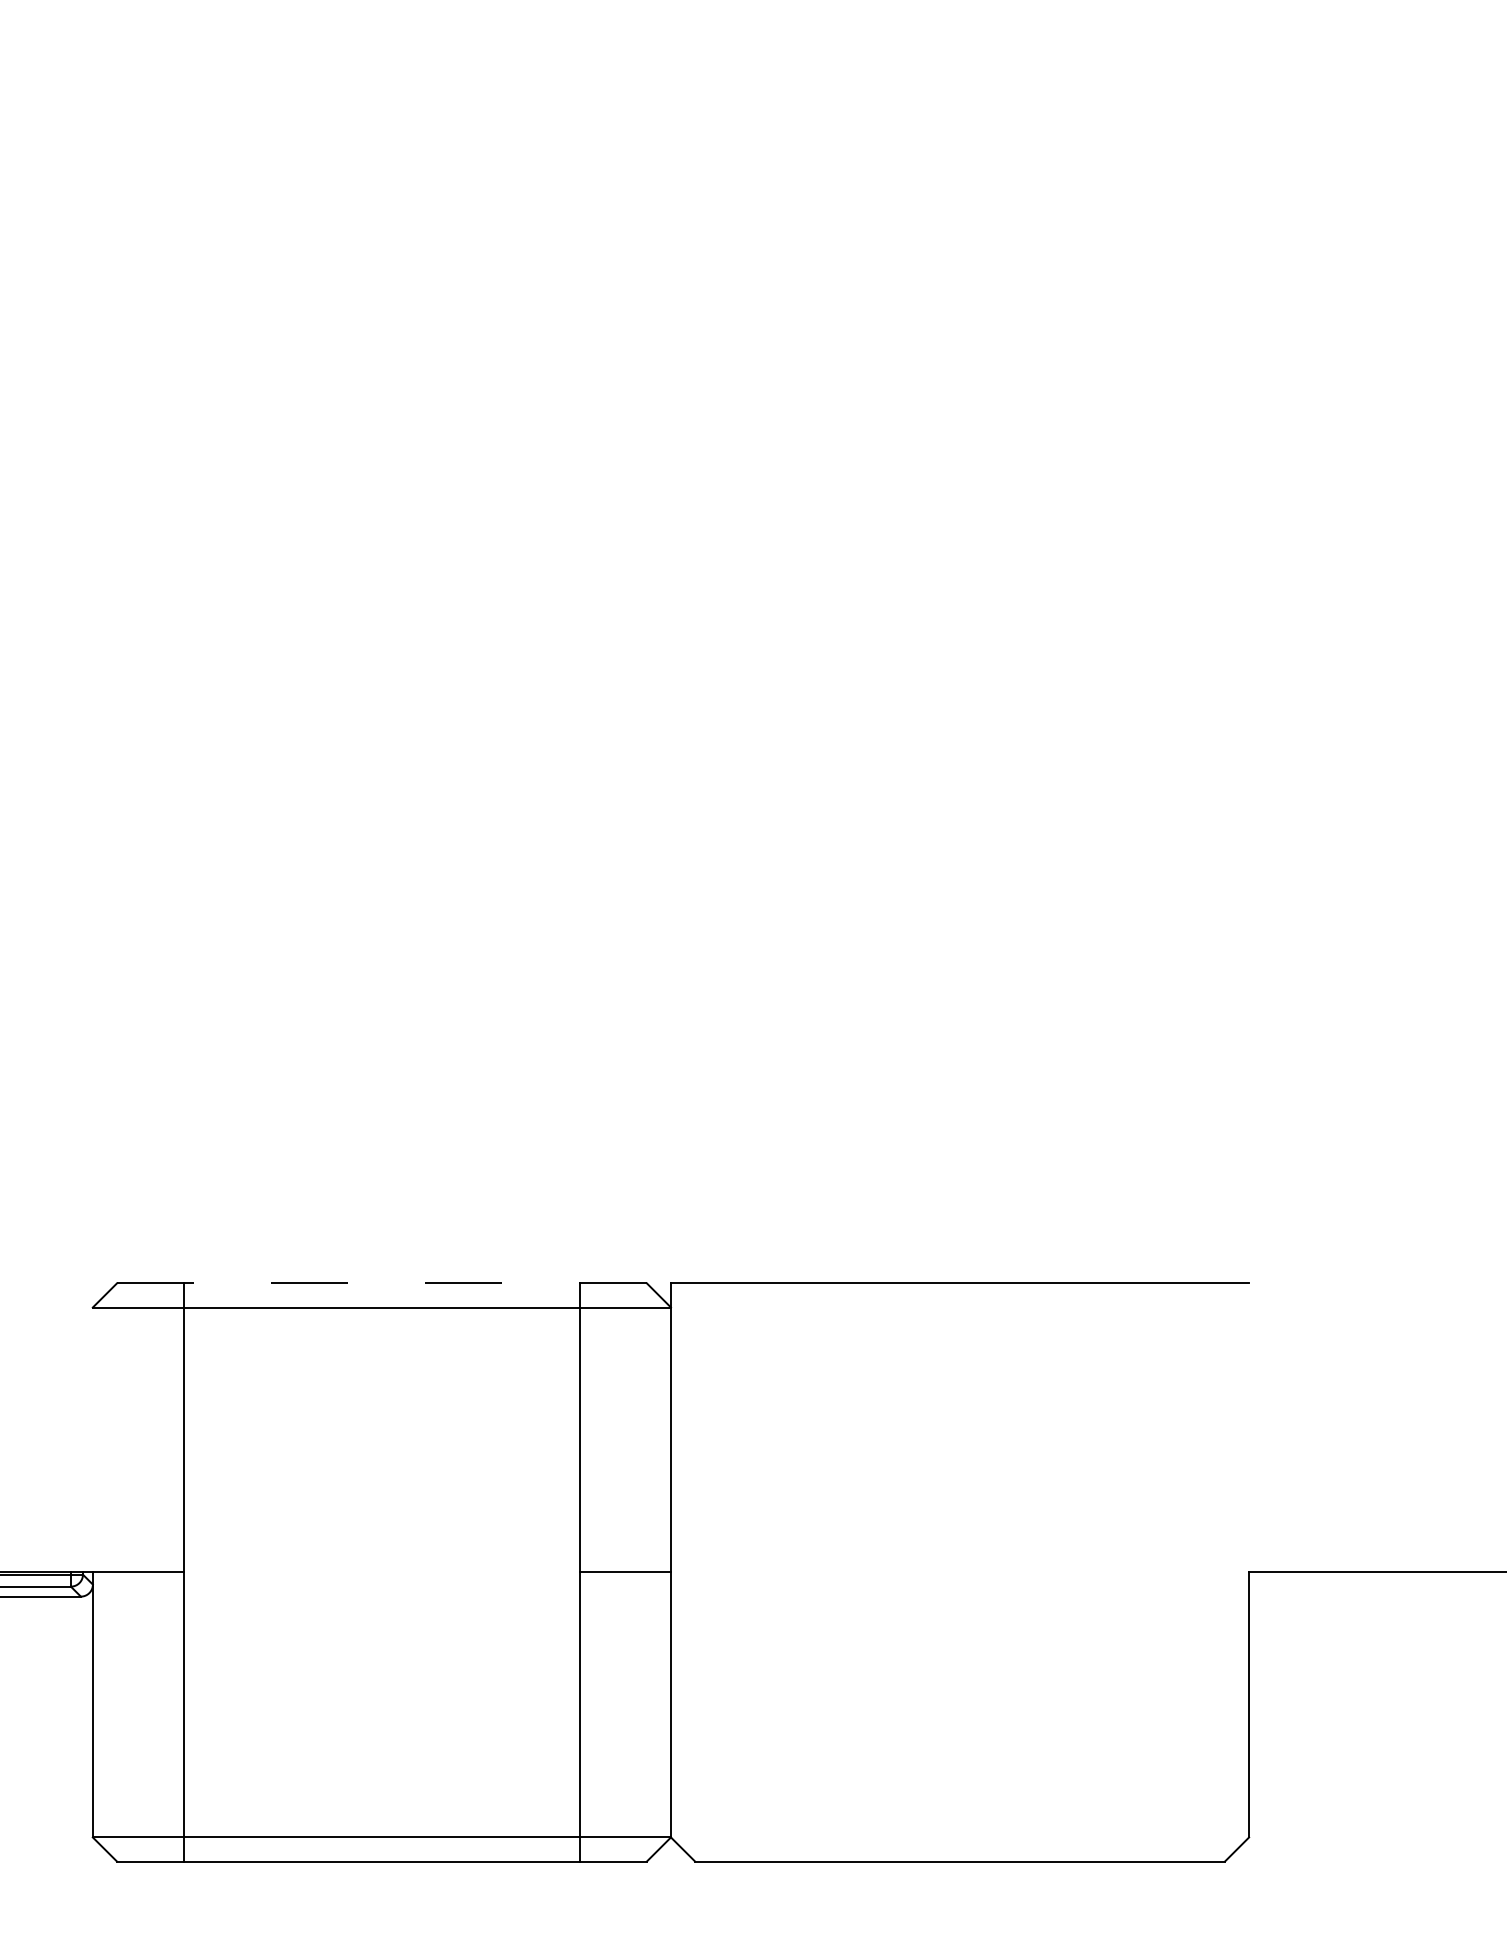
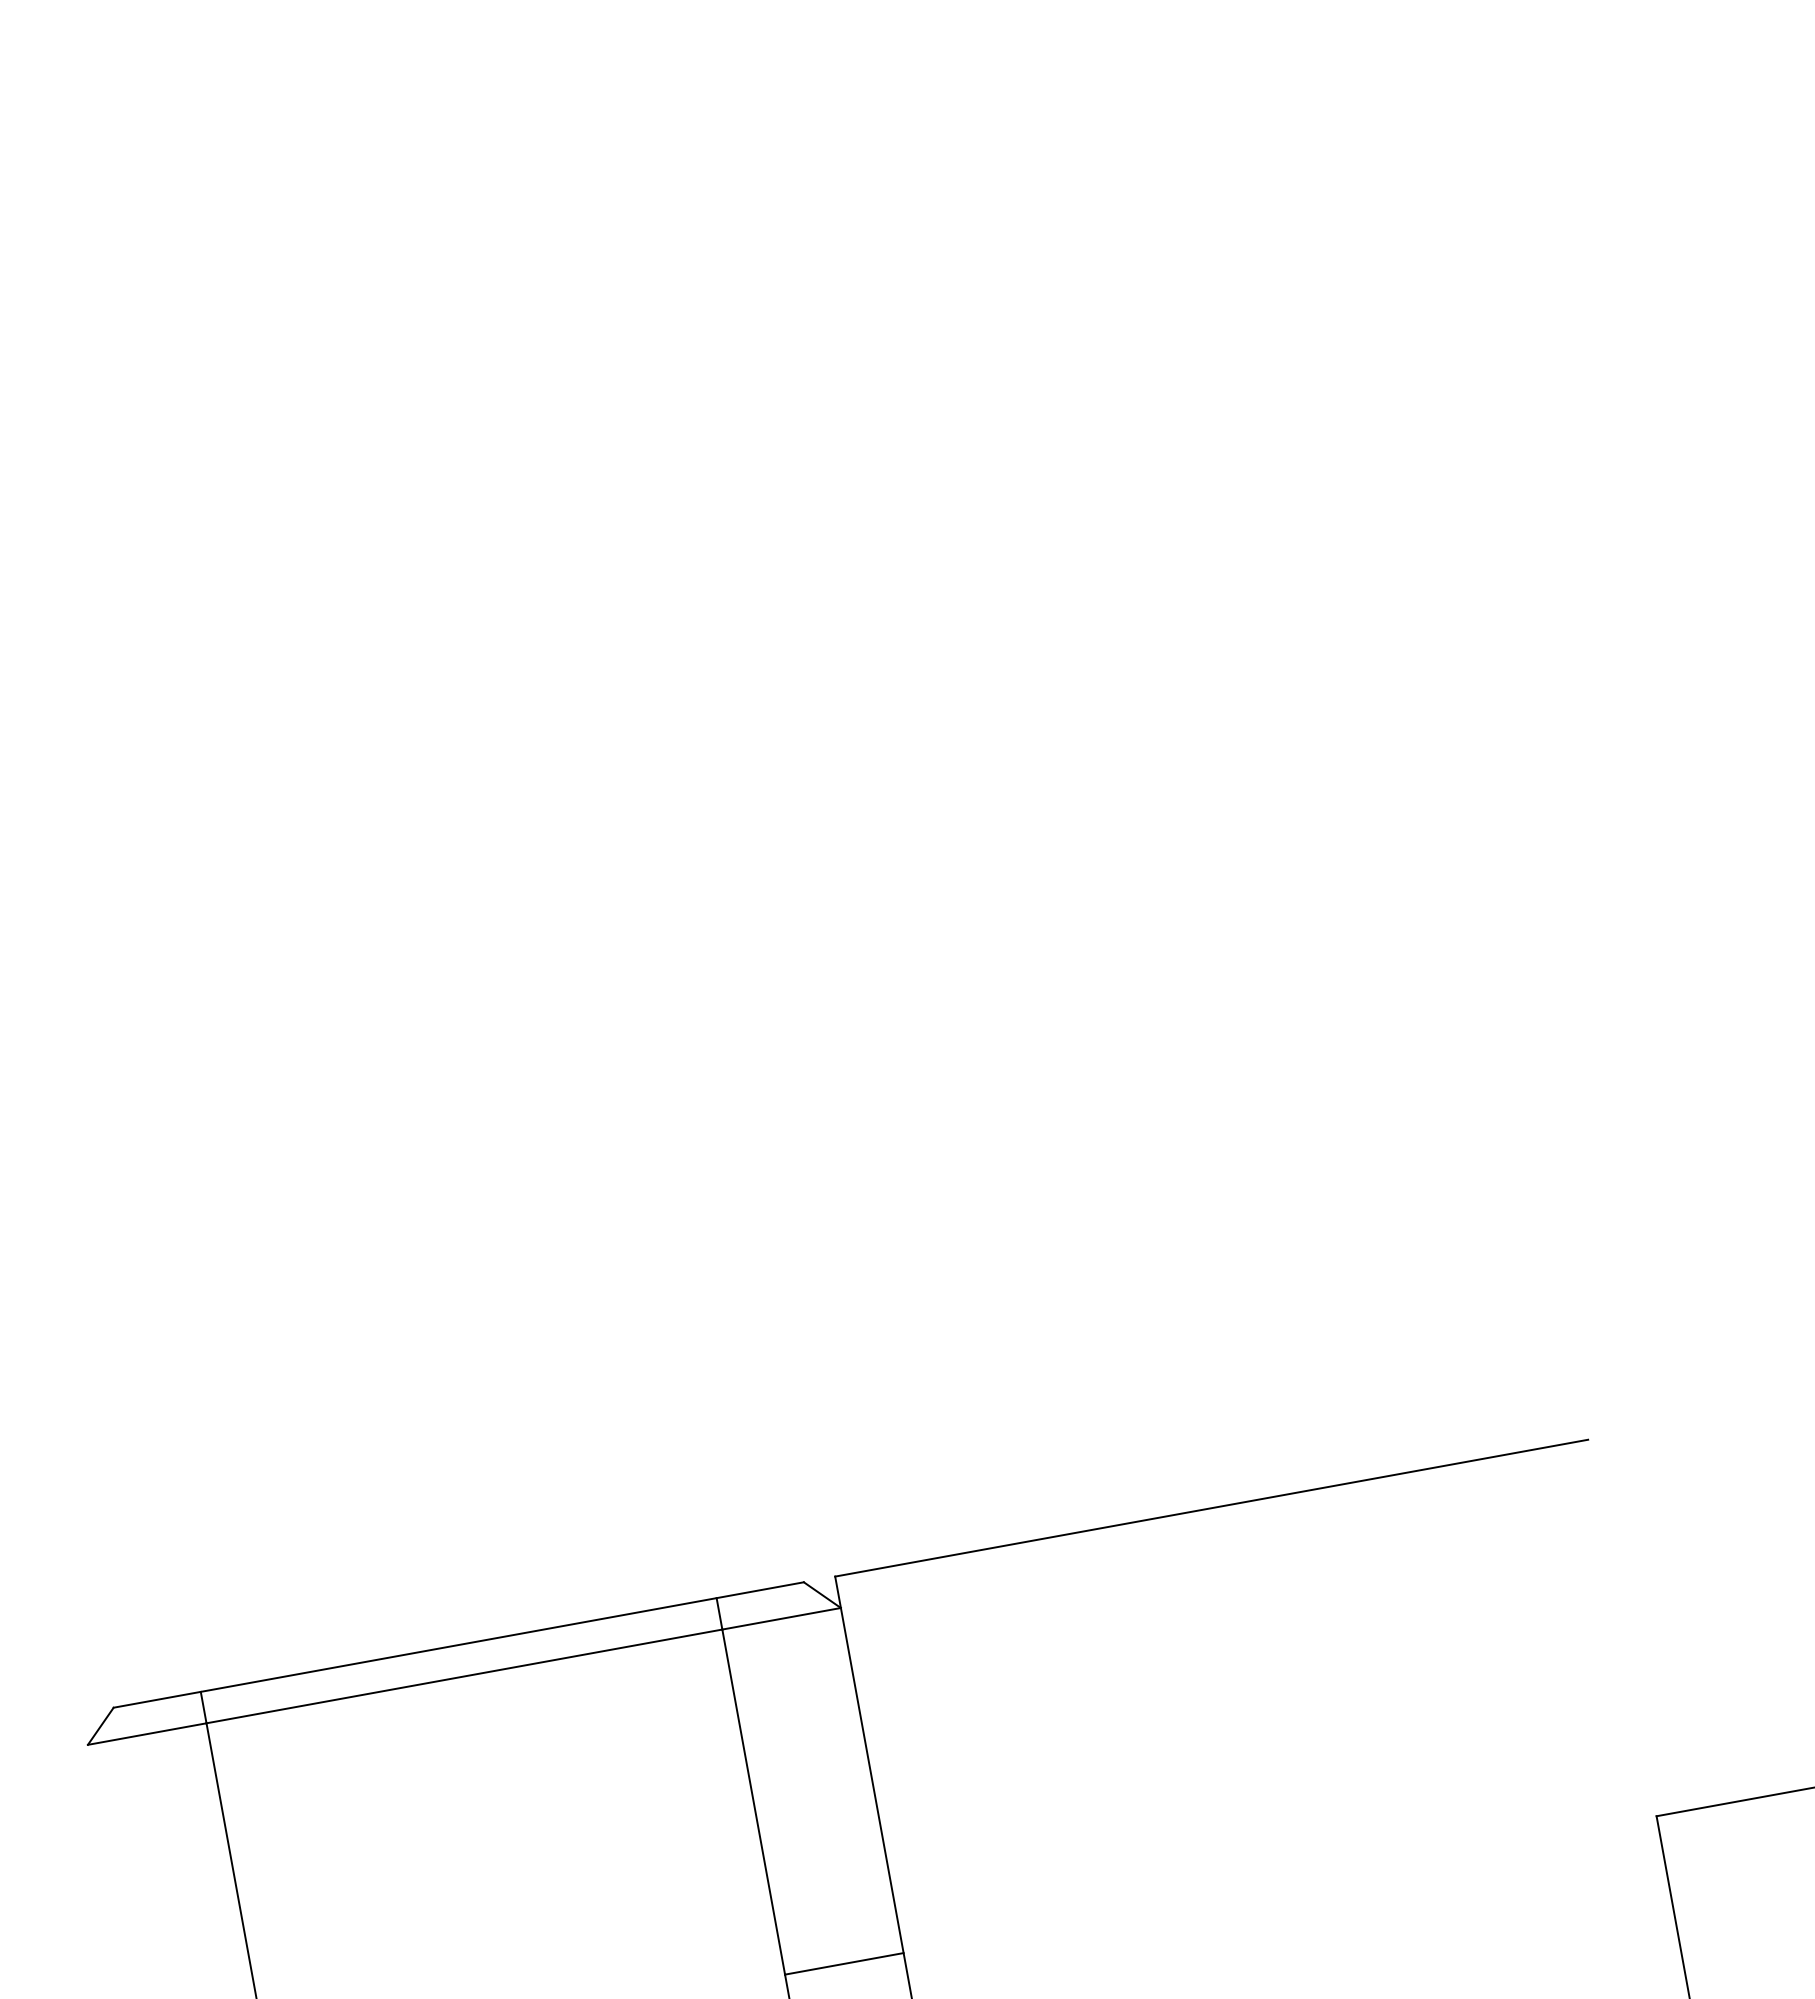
line: (381, 1283) -> (458, 1645), dashed -> solid

